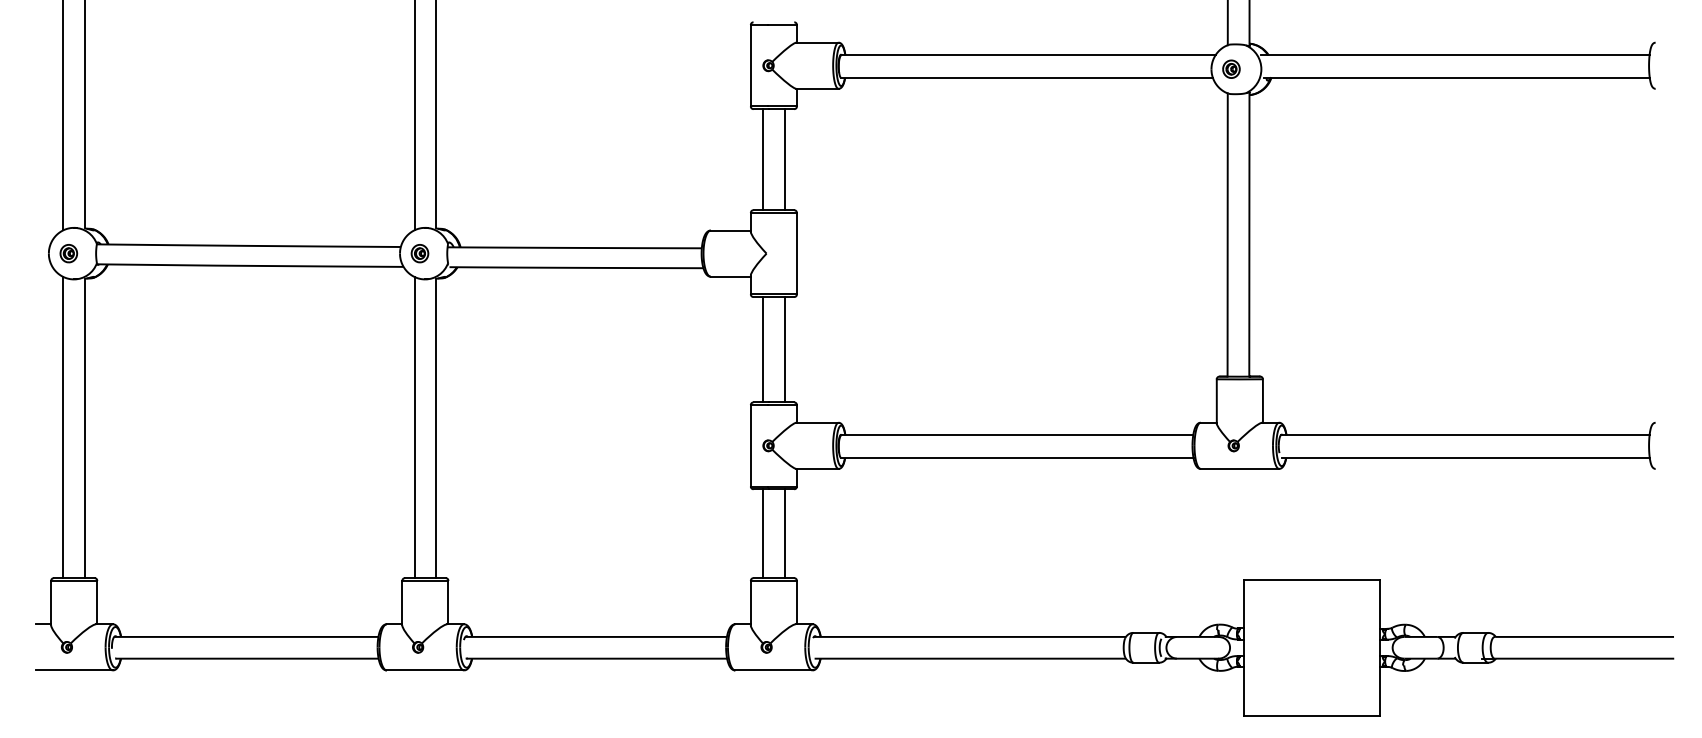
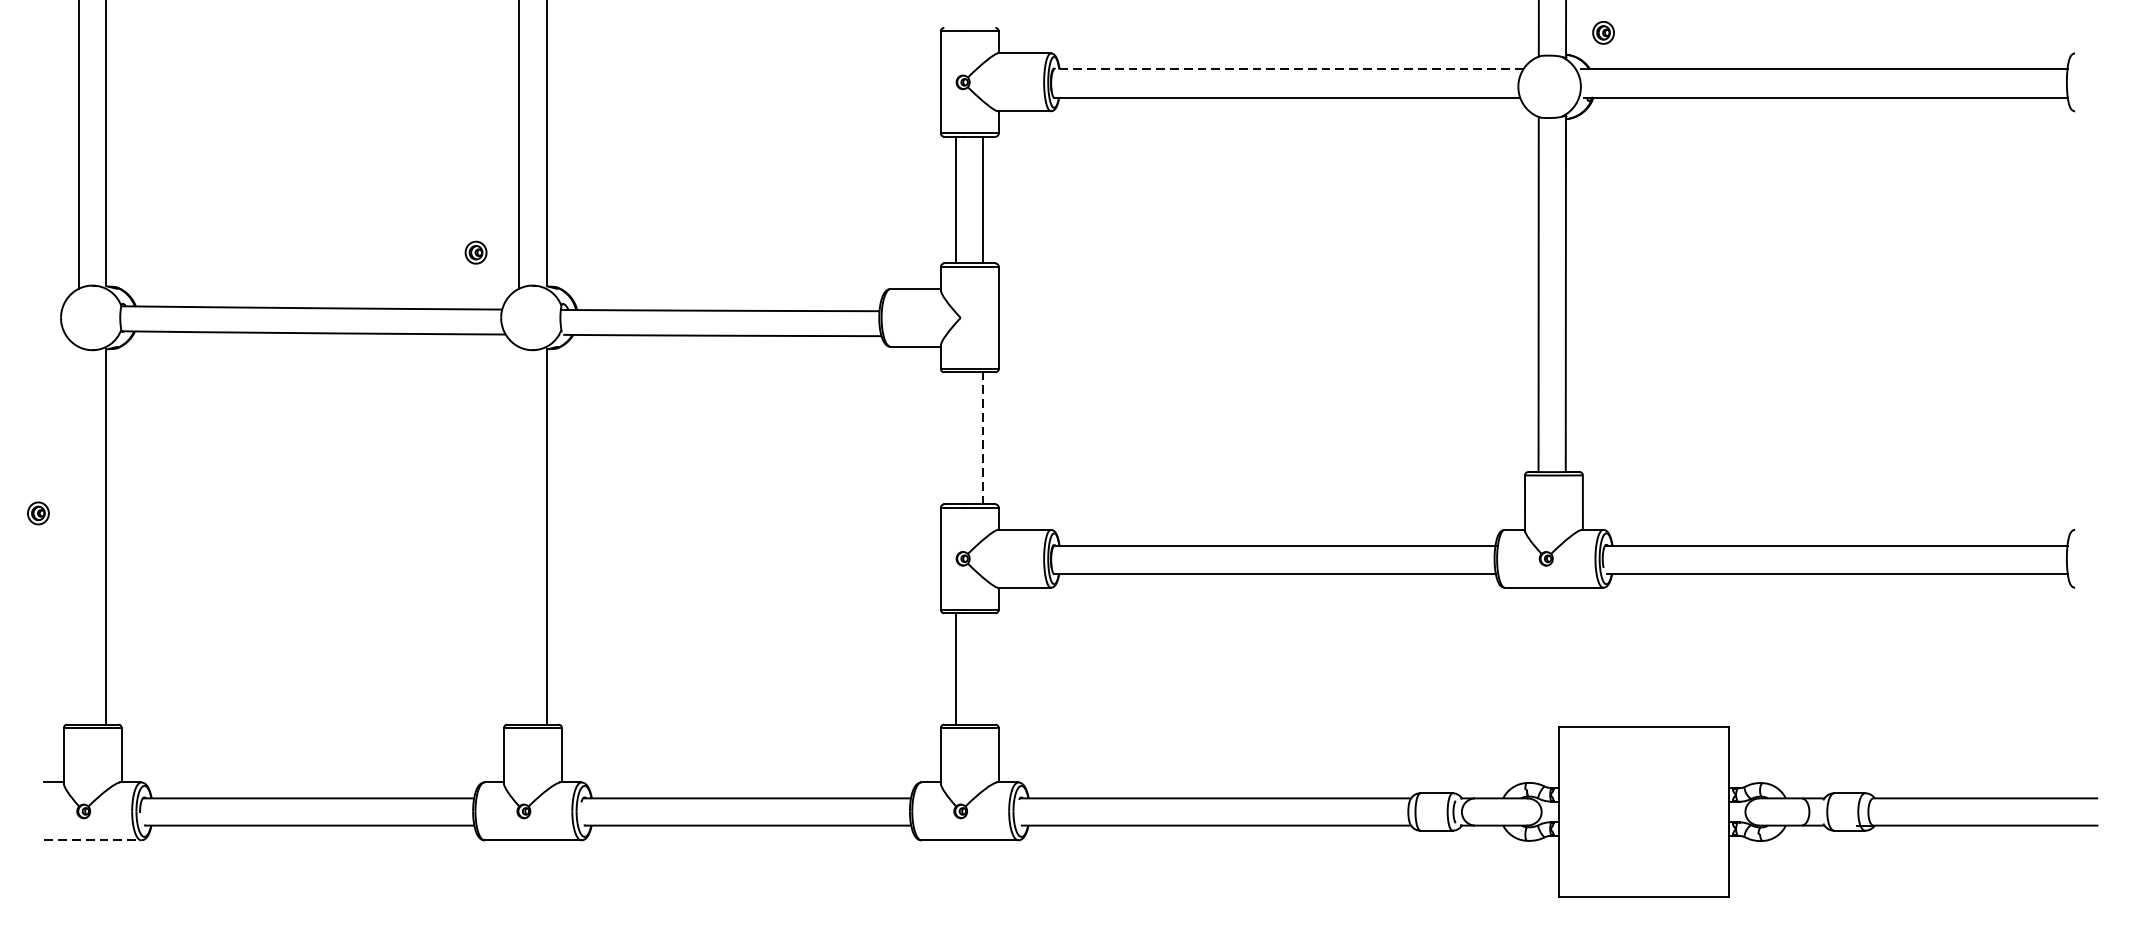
line: (1027, 55) -> (1287, 69), solid -> dashed
part: (1231, 68) -> (1603, 31), moved
part: (68, 253) -> (38, 513), moved
part: (419, 253) -> (475, 252), moved
line: (763, 349) -> (956, 438), removed
line: (784, 349) -> (983, 438), solid -> dashed
line: (63, 427) -> (79, 535), removed
line: (414, 427) -> (519, 535), removed
line: (784, 533) -> (983, 668), removed
line: (74, 670) -> (93, 840), solid -> dashed

